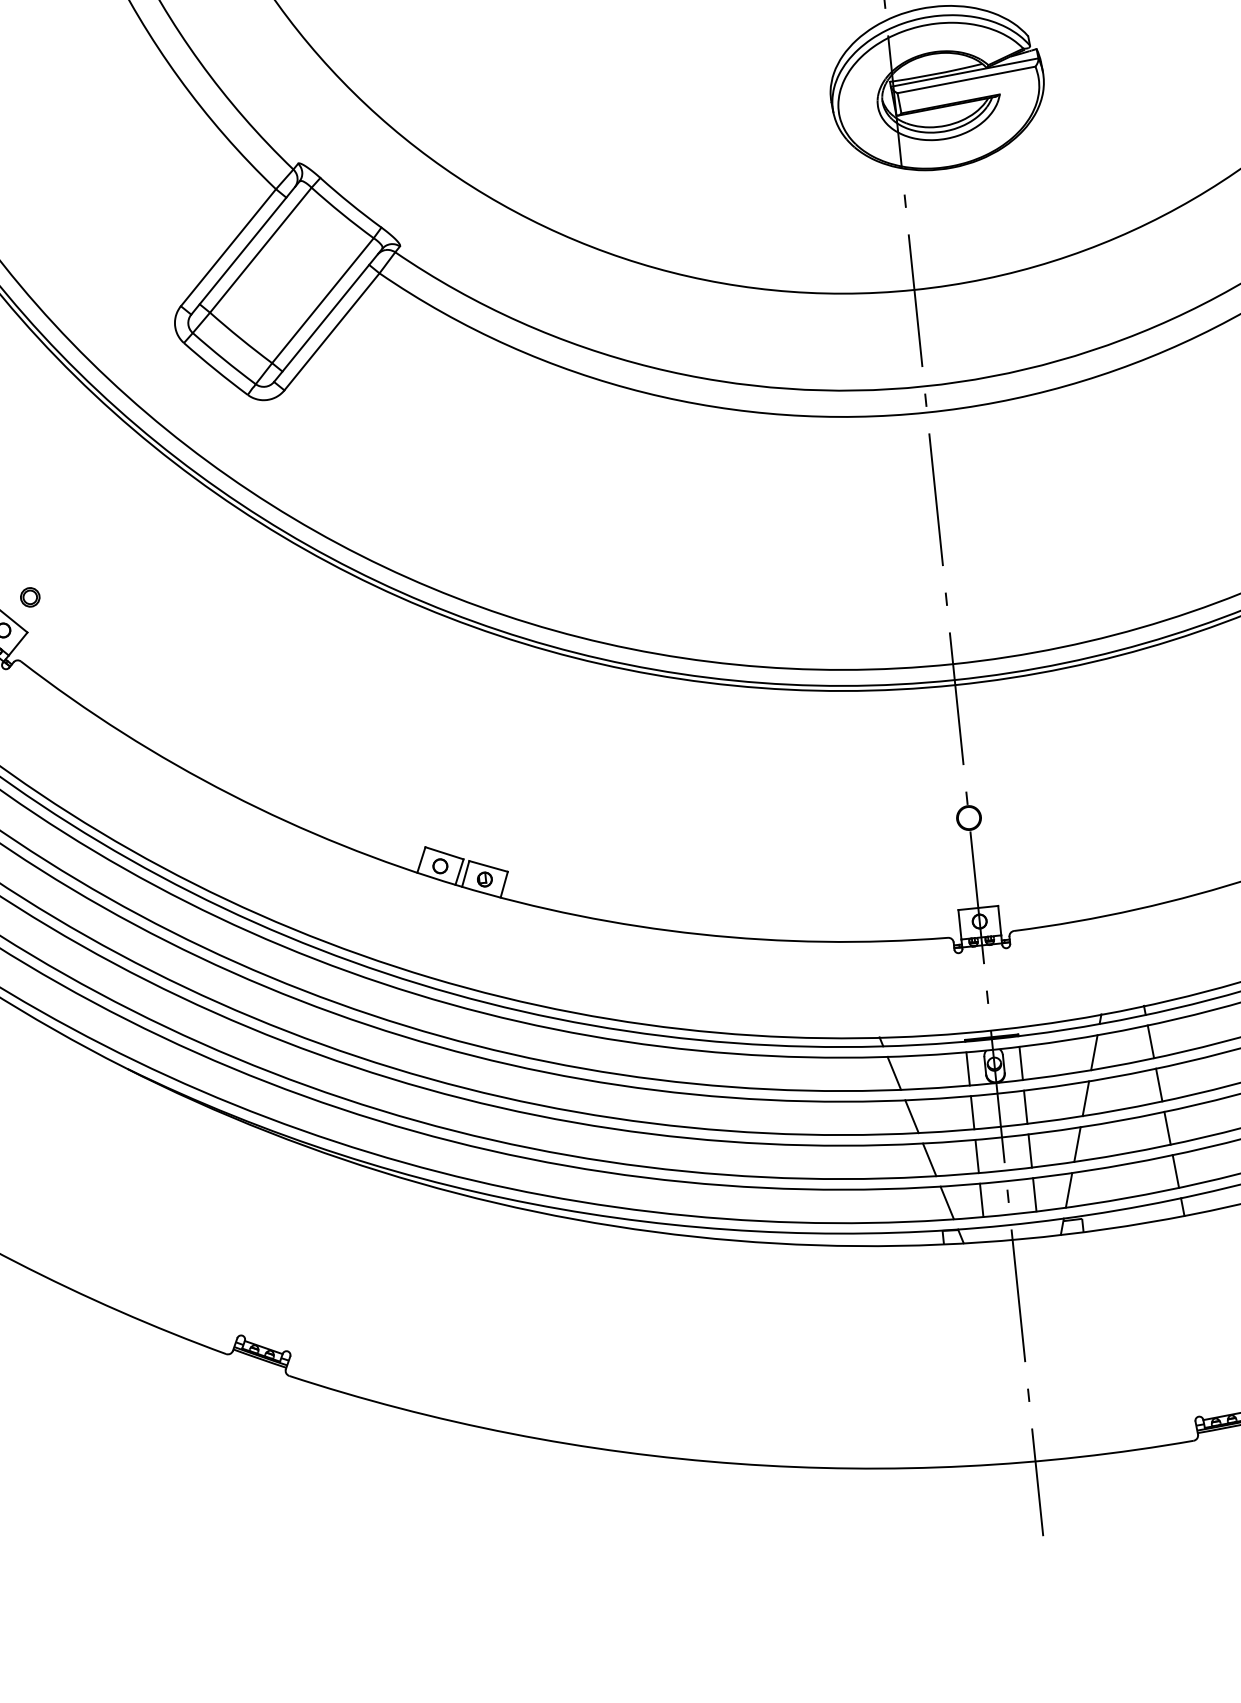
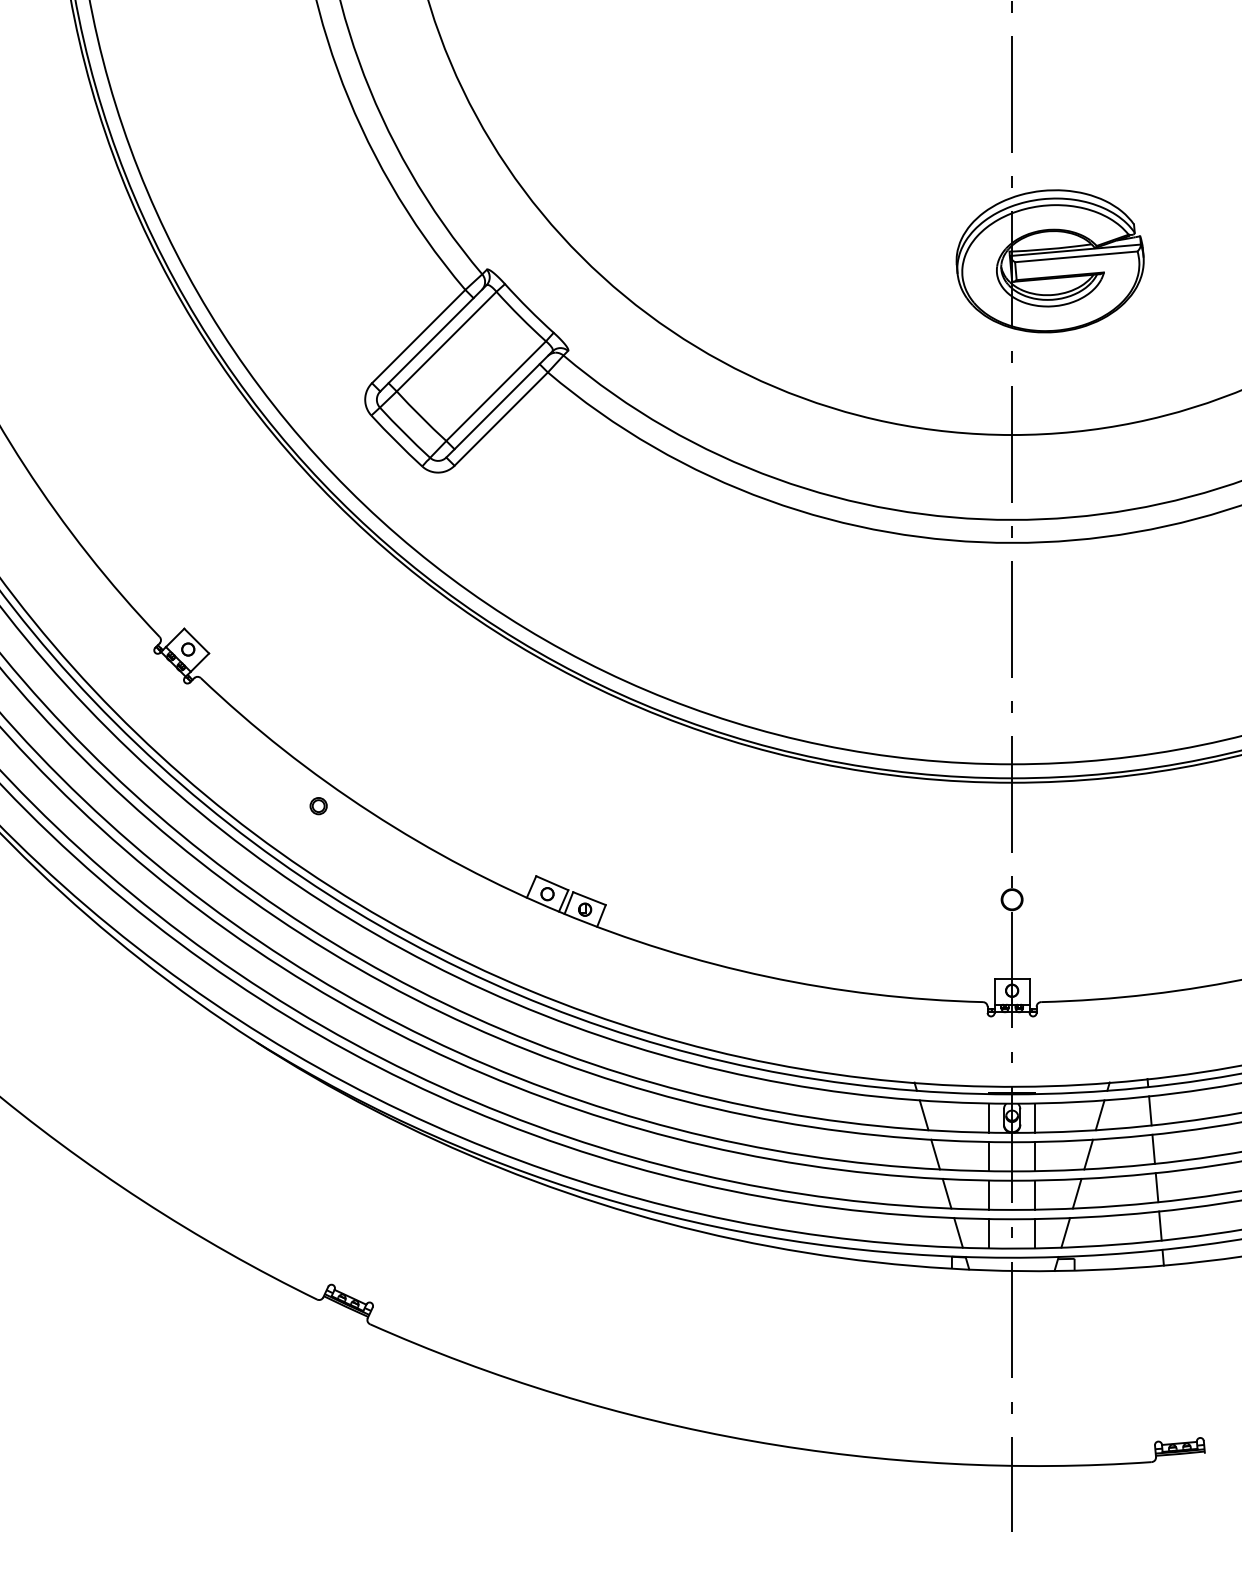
part: (30, 597) -> (318, 806), moved

